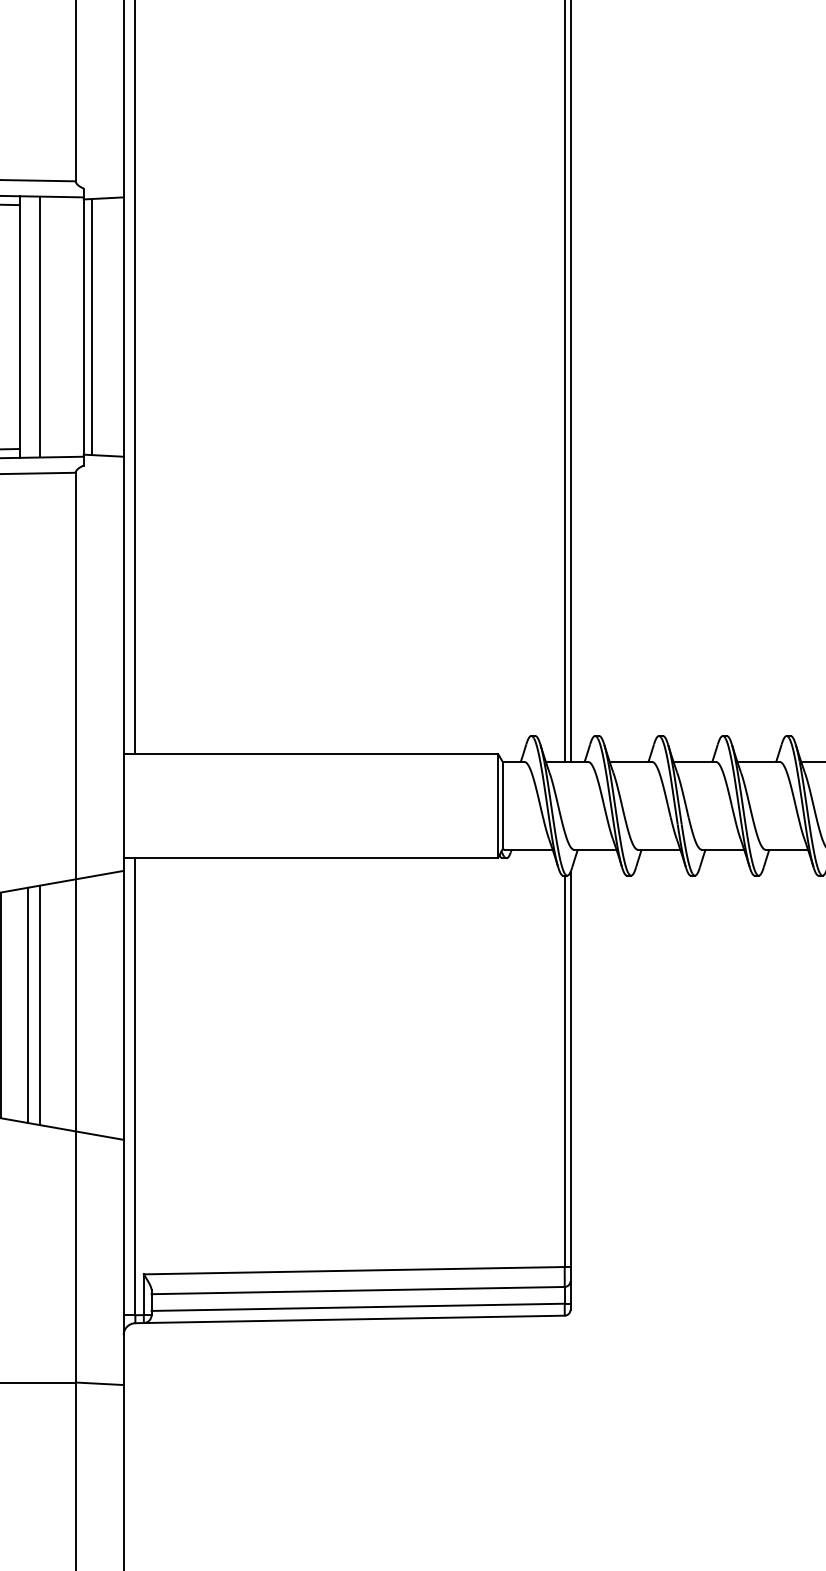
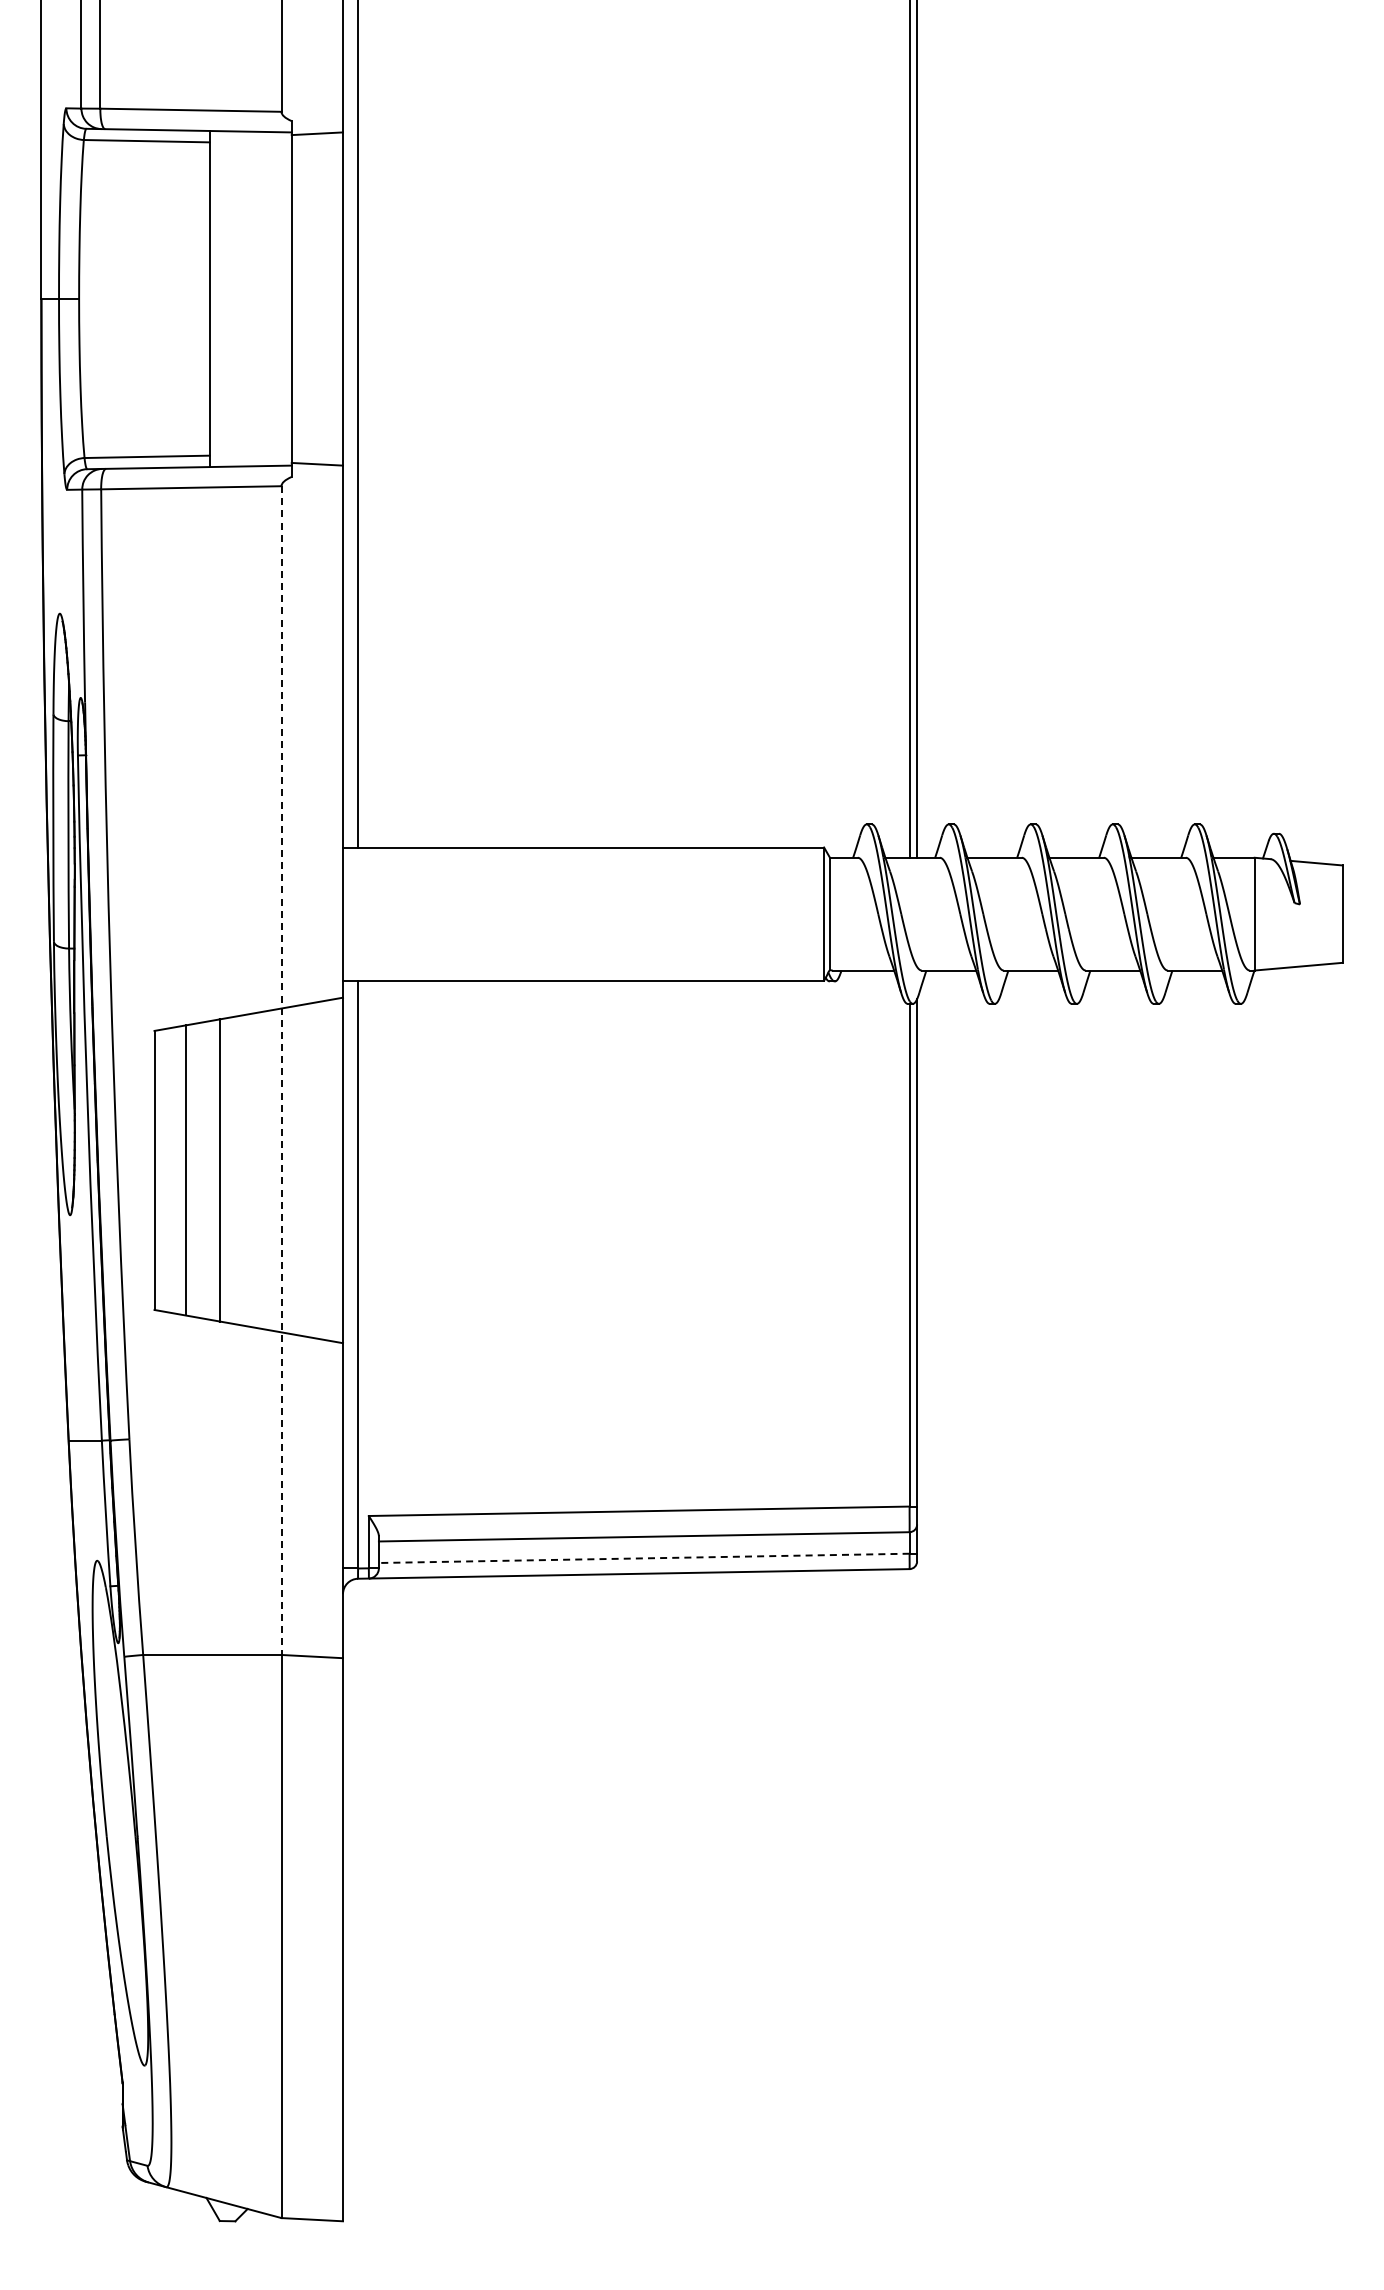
line: (39, 326) -> (234, 298), removed
line: (91, 326) -> (301, 298), removed
line: (75, 928) -> (281, 1071), solid -> dashed
line: (39, 1005) -> (235, 1170), removed
line: (357, 1307) -> (643, 1558), solid -> dashed

